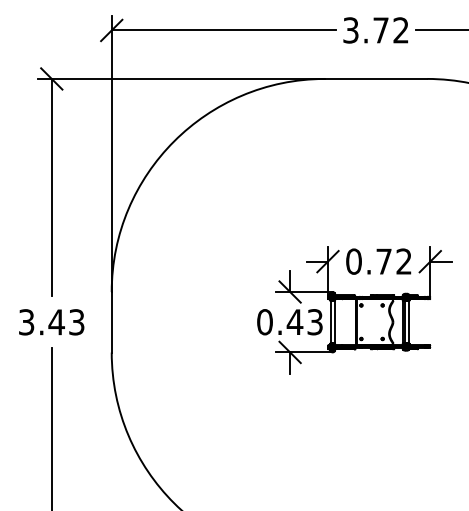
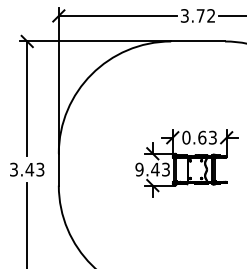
text: (393, 261) -> (207, 137), 0.72 -> 0.63
text: (264, 321) -> (139, 169), 0.43 -> 9.43

